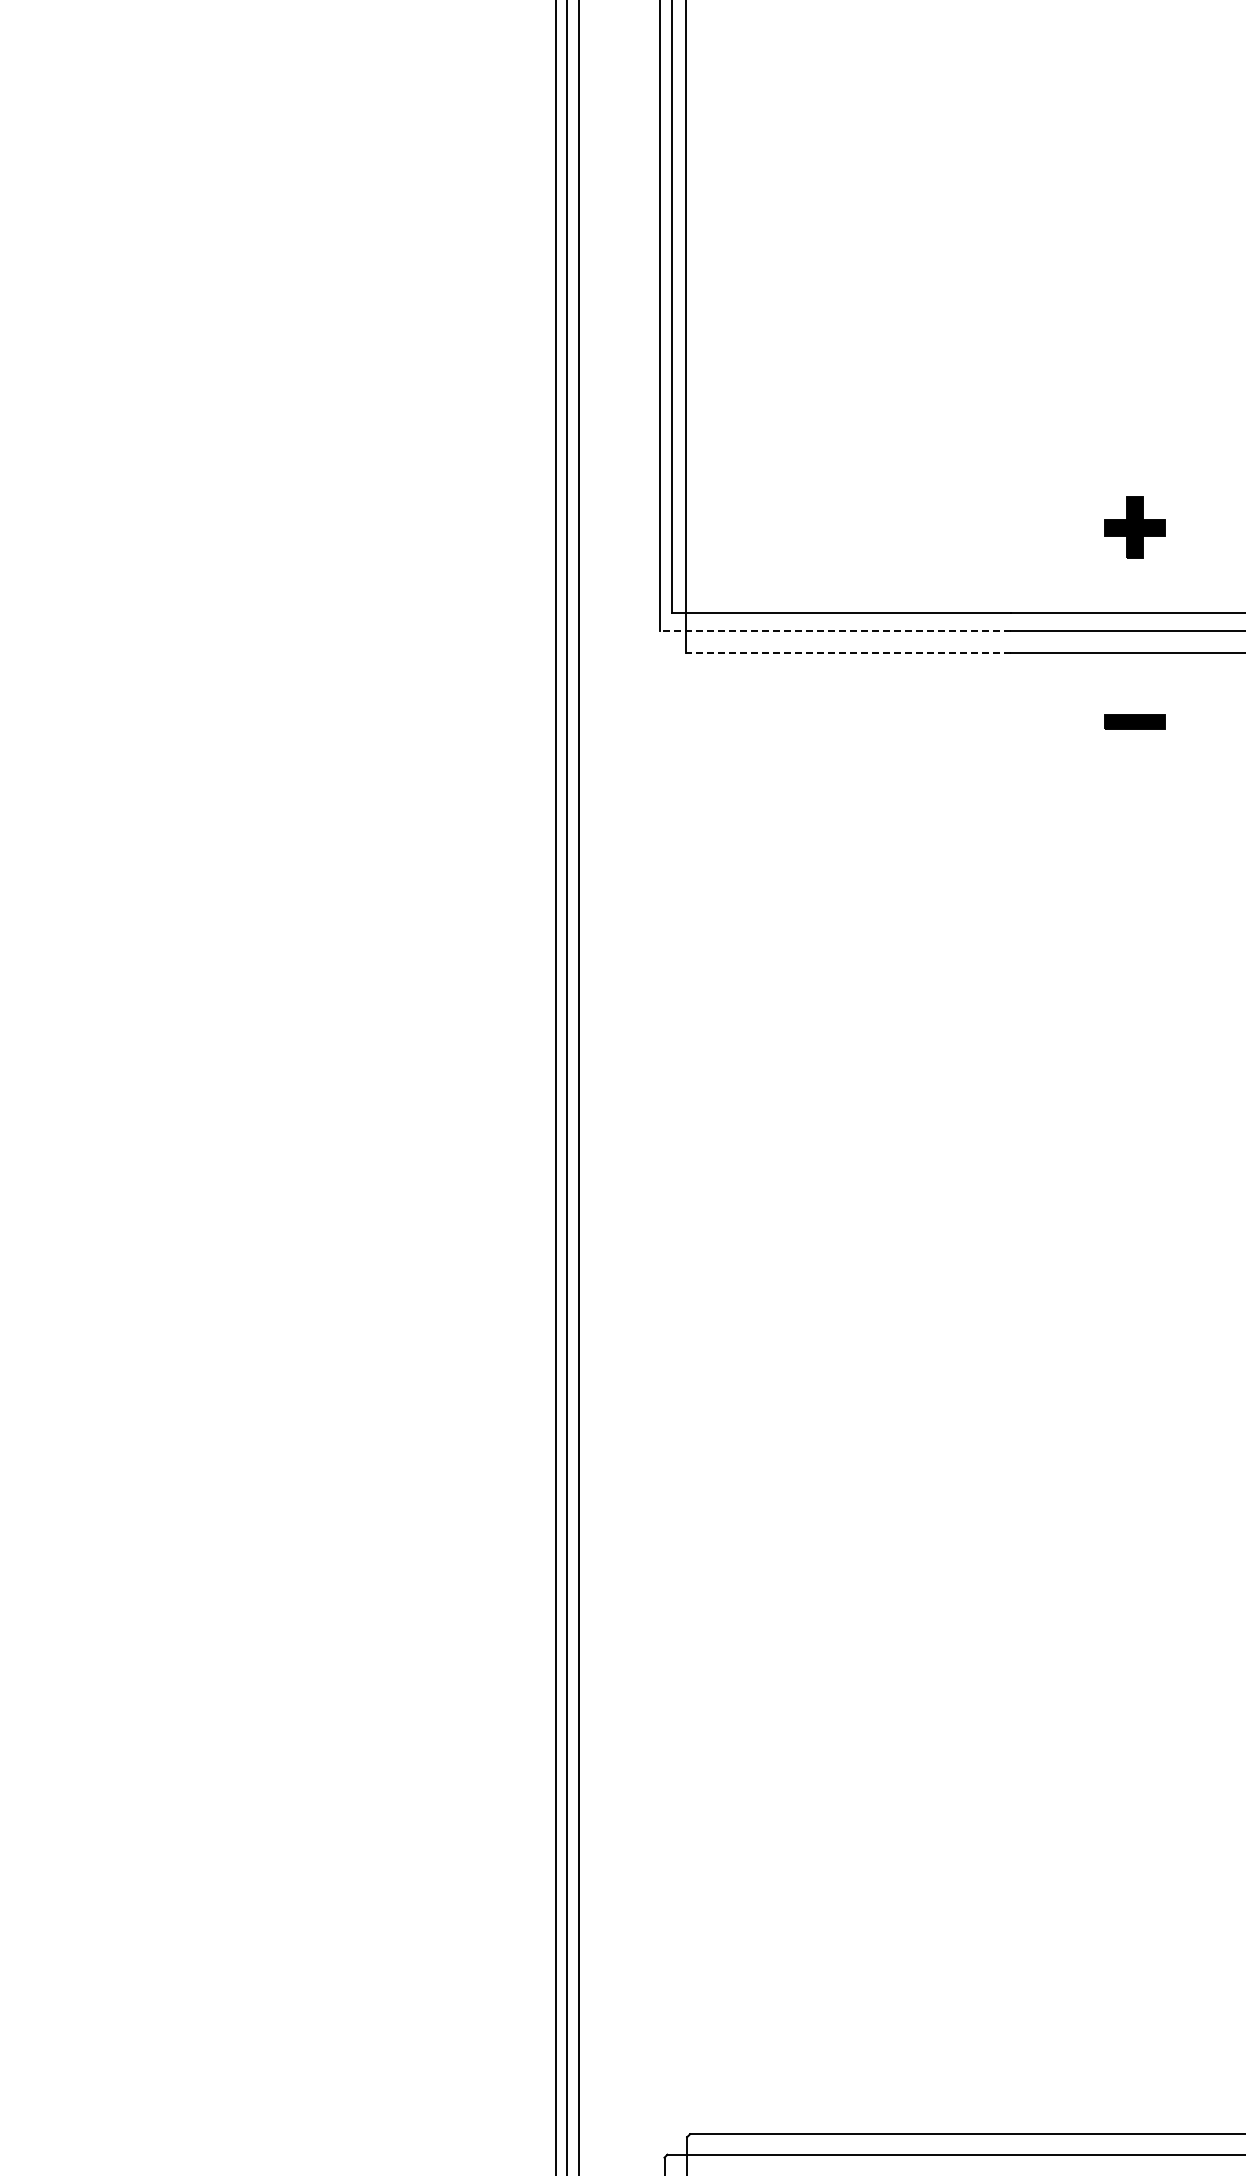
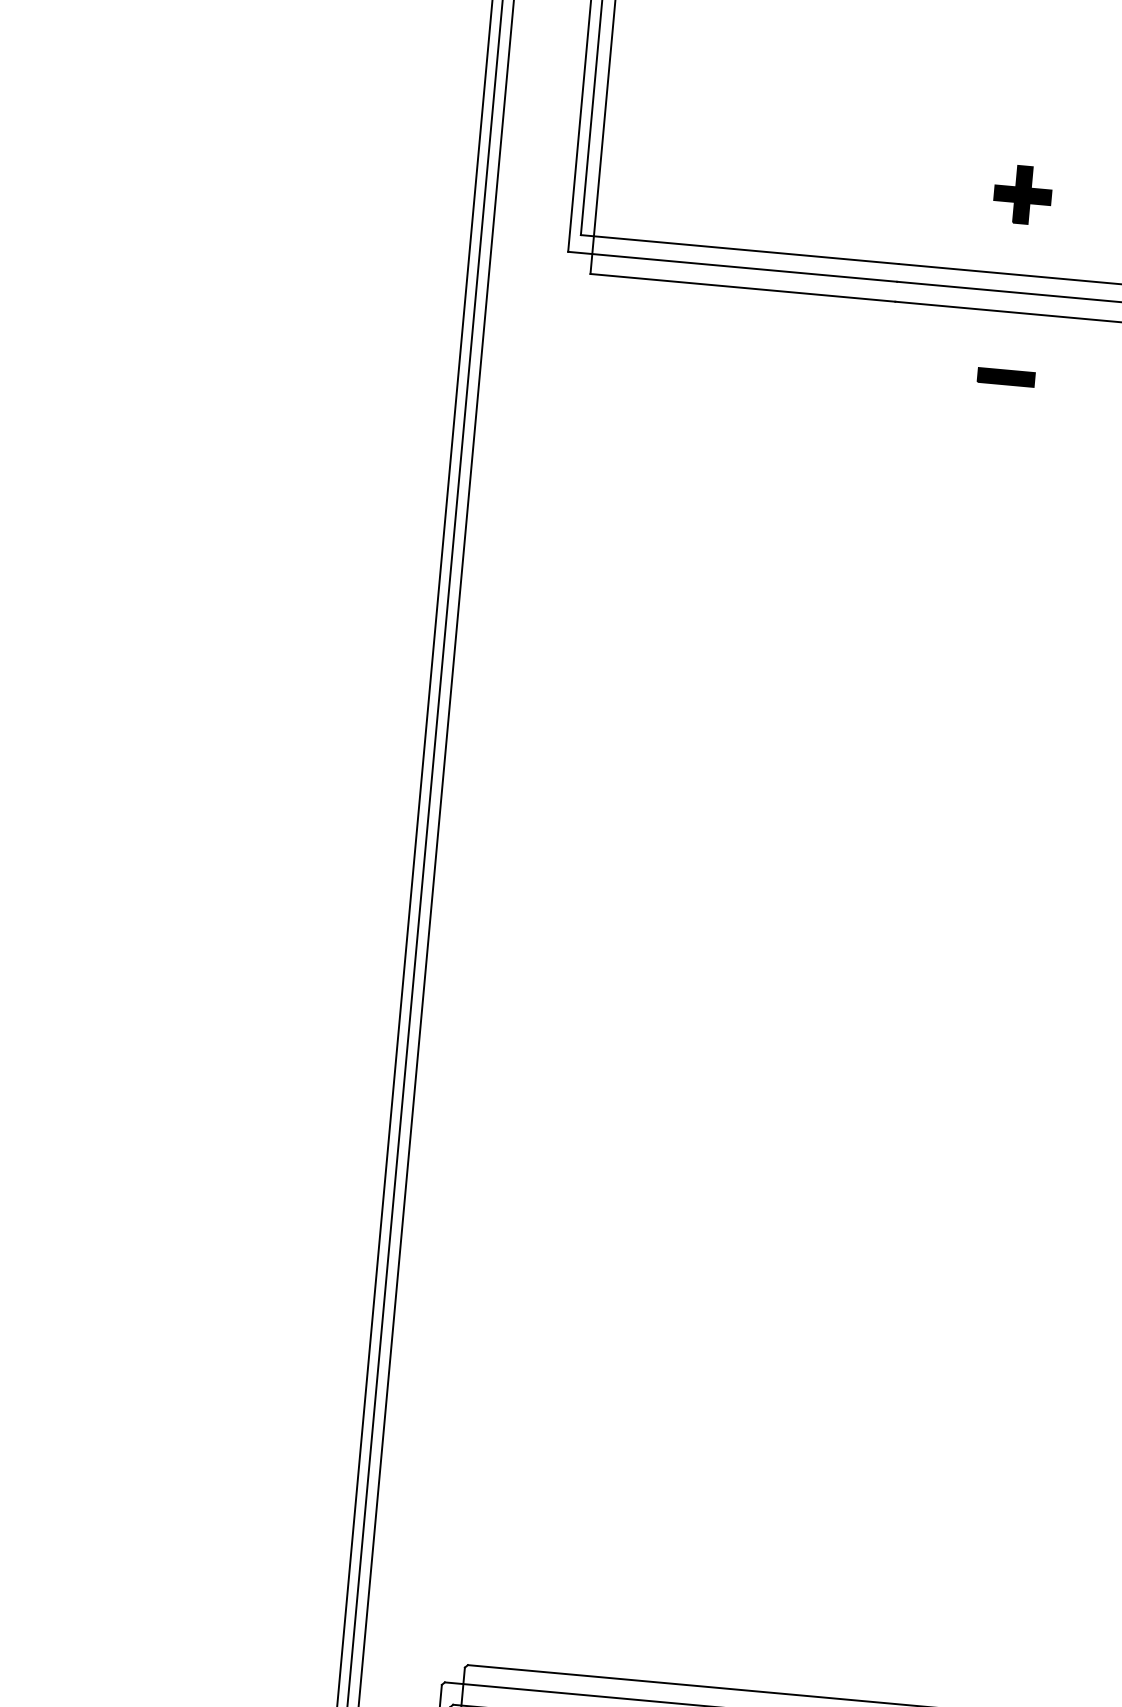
line: (834, 631) -> (731, 266), dashed -> solid
line: (847, 652) -> (742, 287), dashed -> solid

